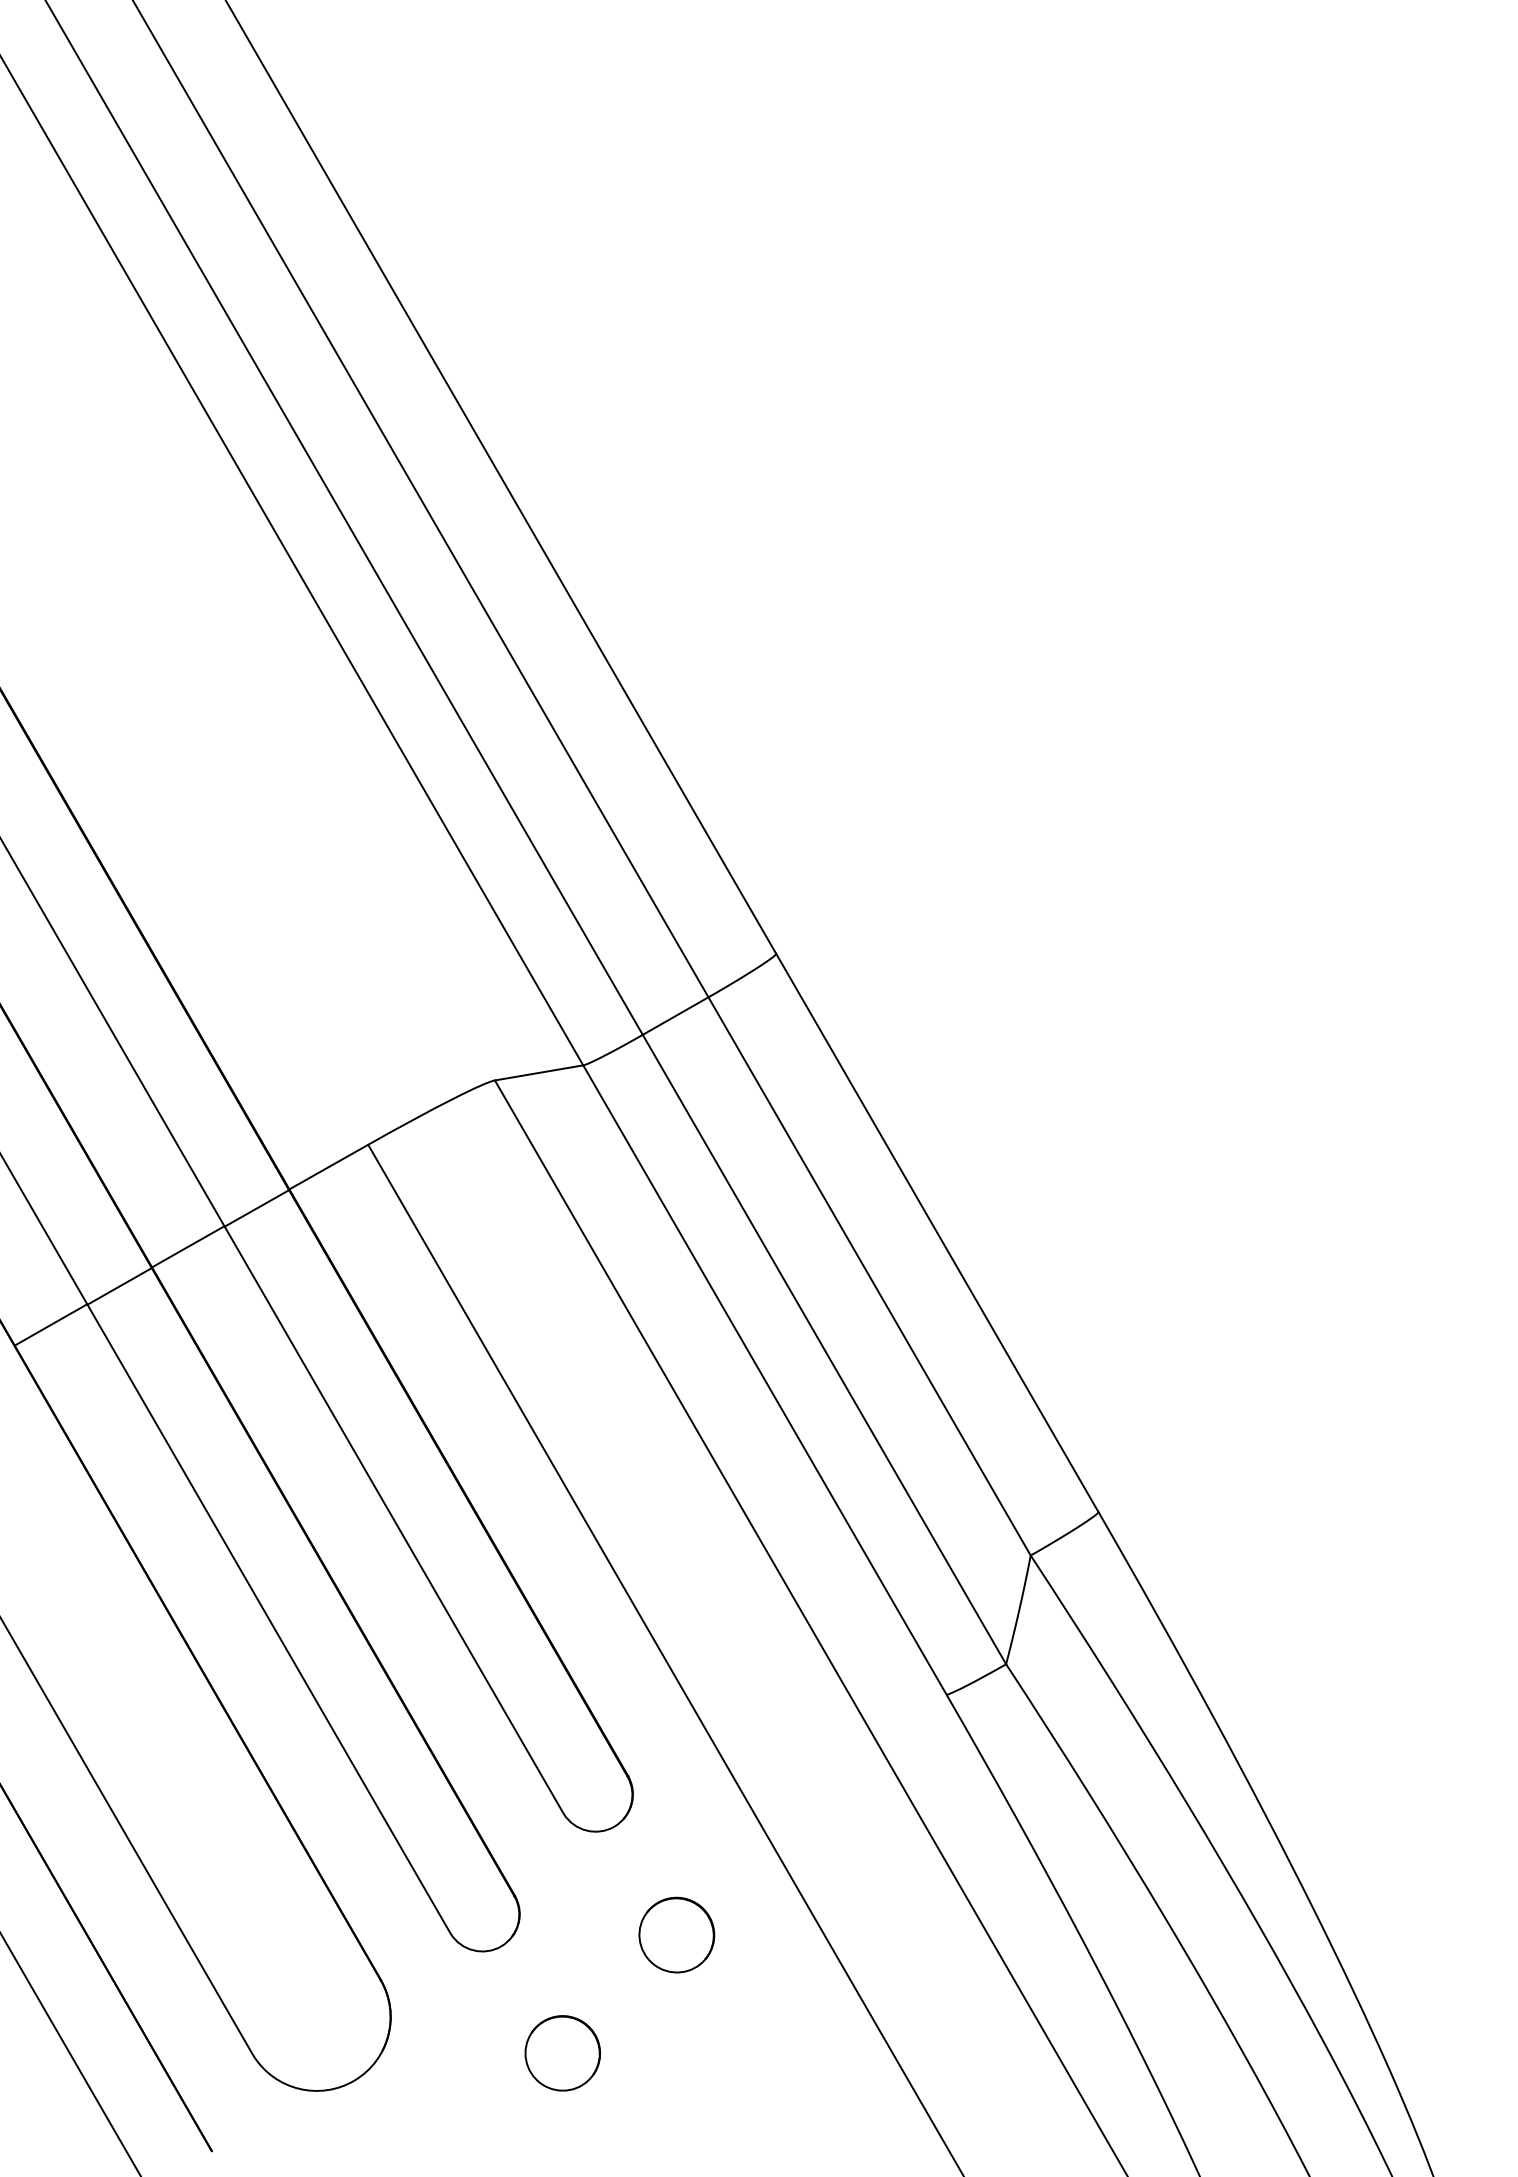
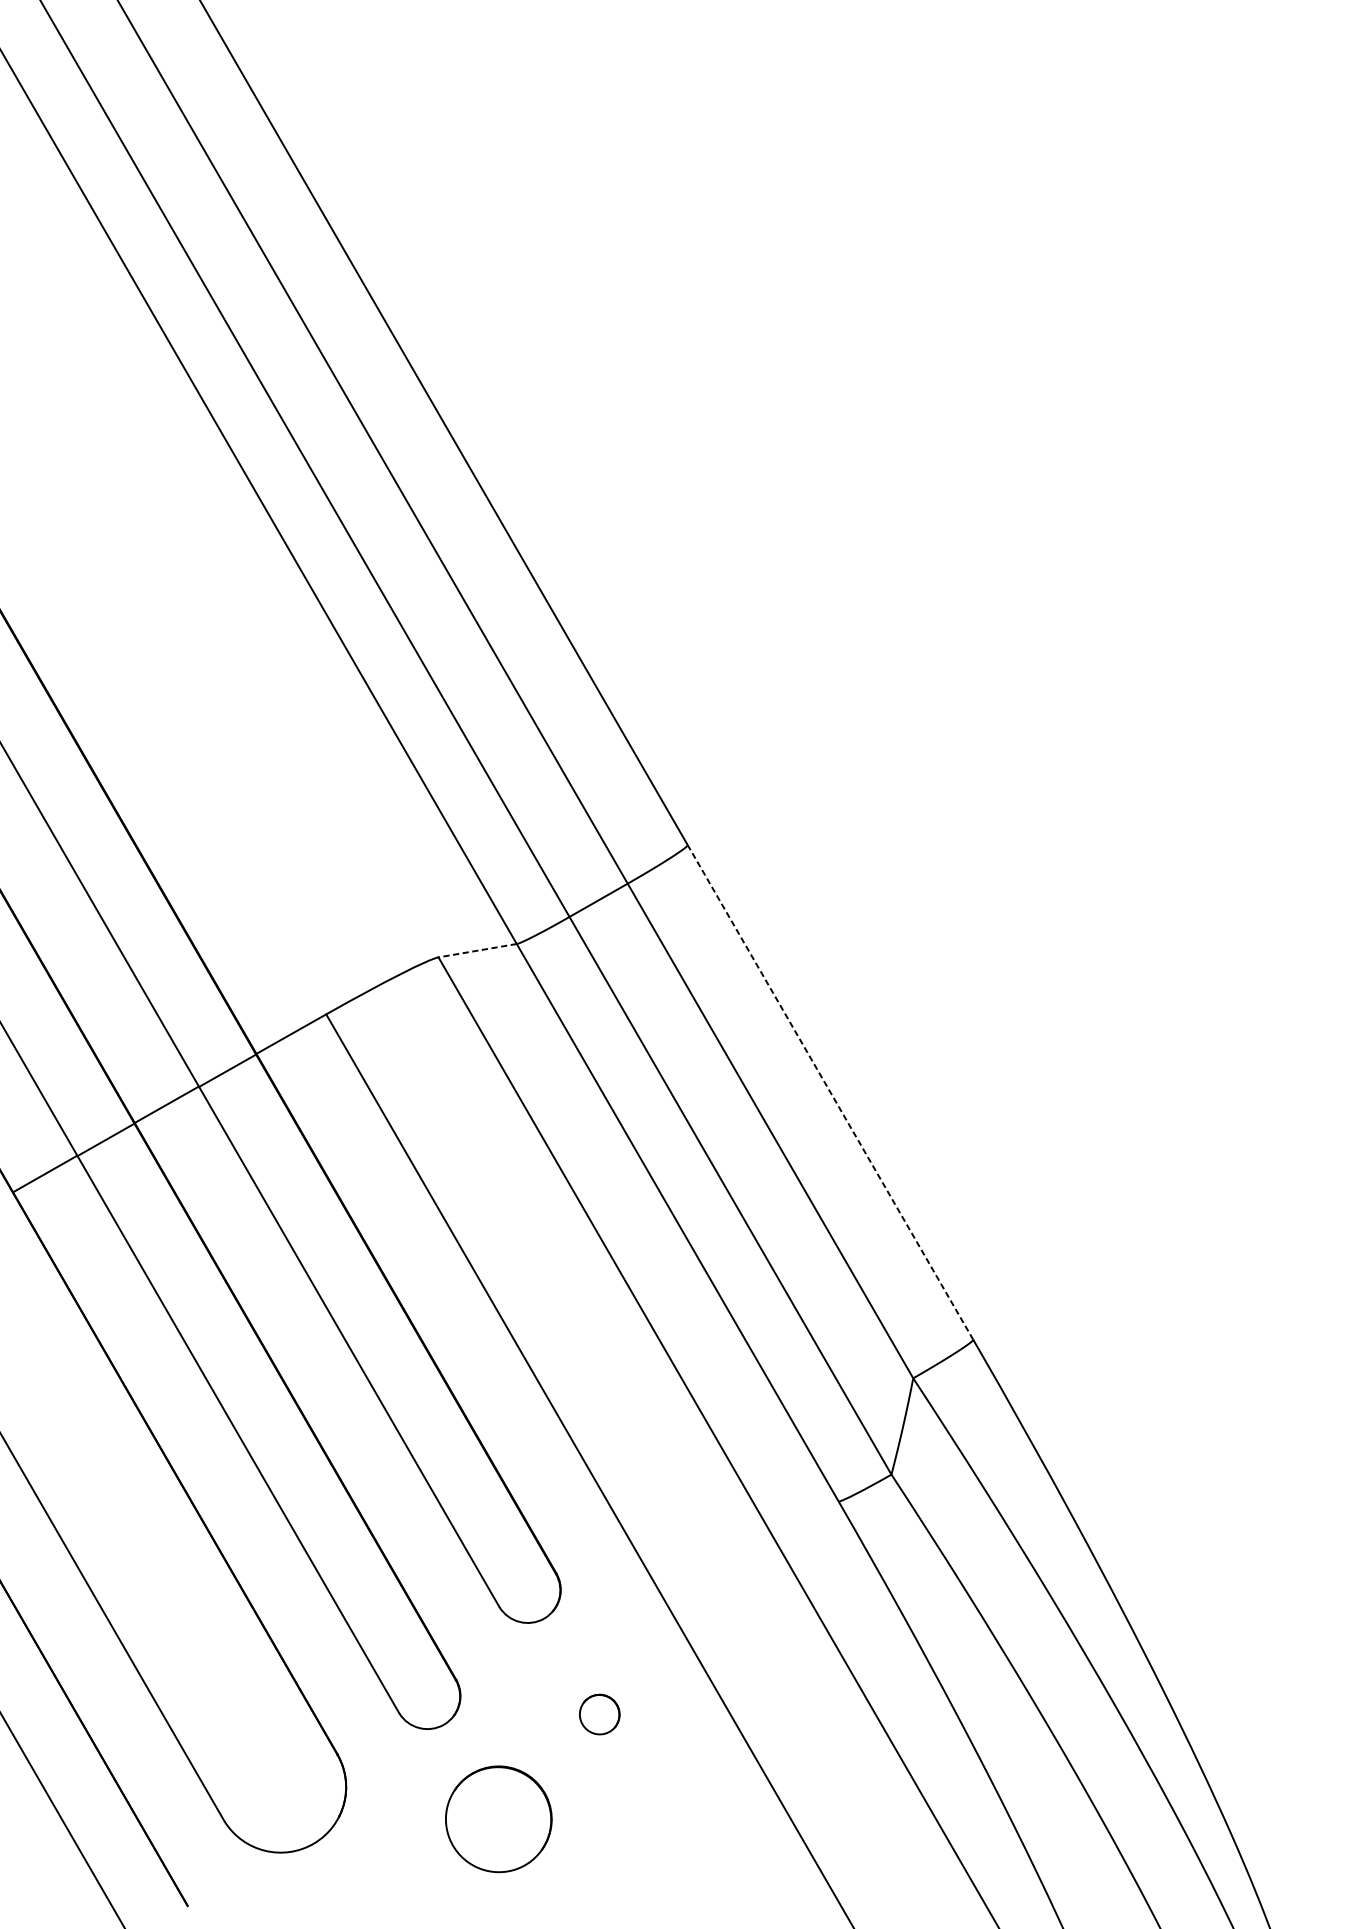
line: (539, 1072) -> (478, 950), solid -> dashed
line: (937, 1232) -> (830, 1092), solid -> dashed
part: (676, 1934) -> (599, 1714), size x0.6
part: (562, 2053) -> (498, 1819), size x1.6

